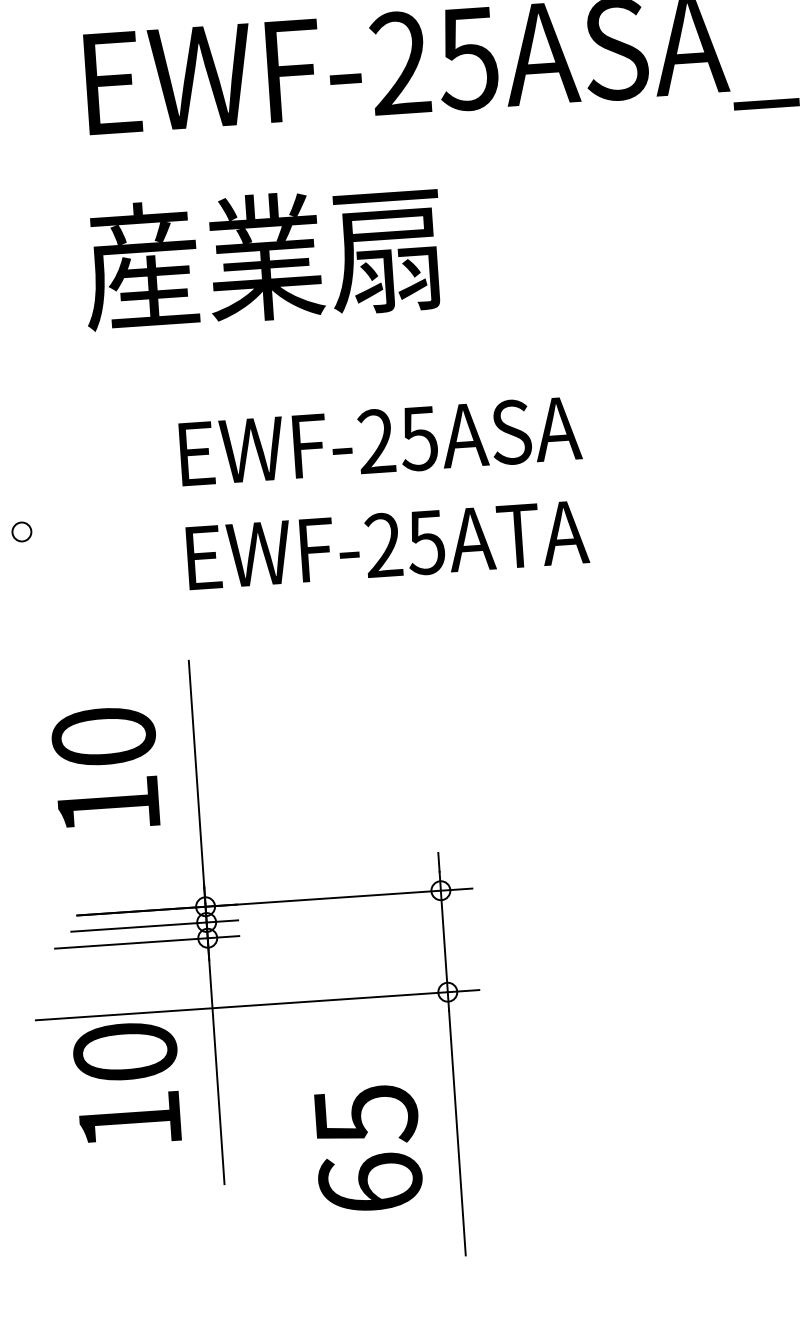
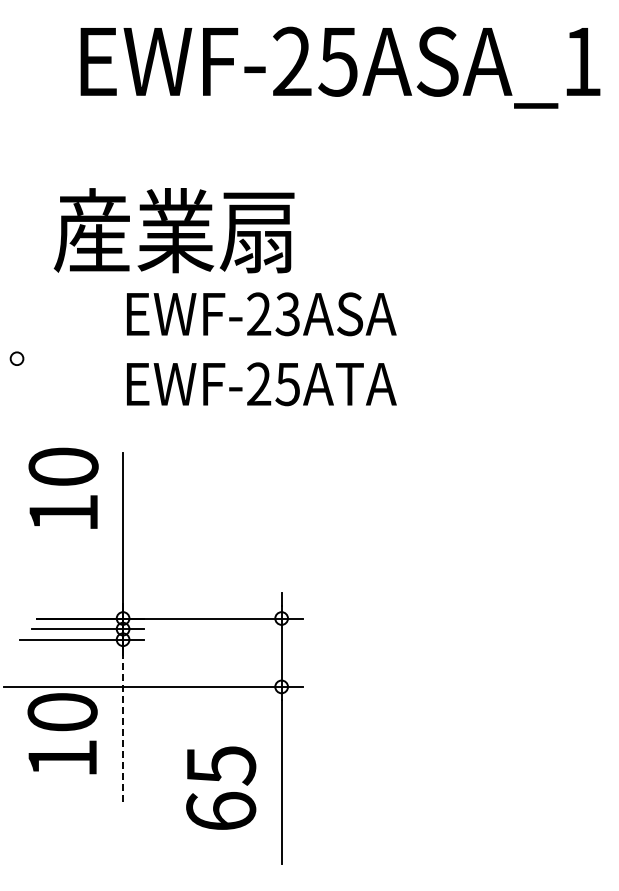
text: (261, 257) -> (173, 230), moved
text: (418, 437) -> (287, 313), EWF-25ASA -> EWF-23ASA
text: (105, 767) -> (63, 487), moved
line: (217, 1071) -> (123, 729), solid -> dashed

